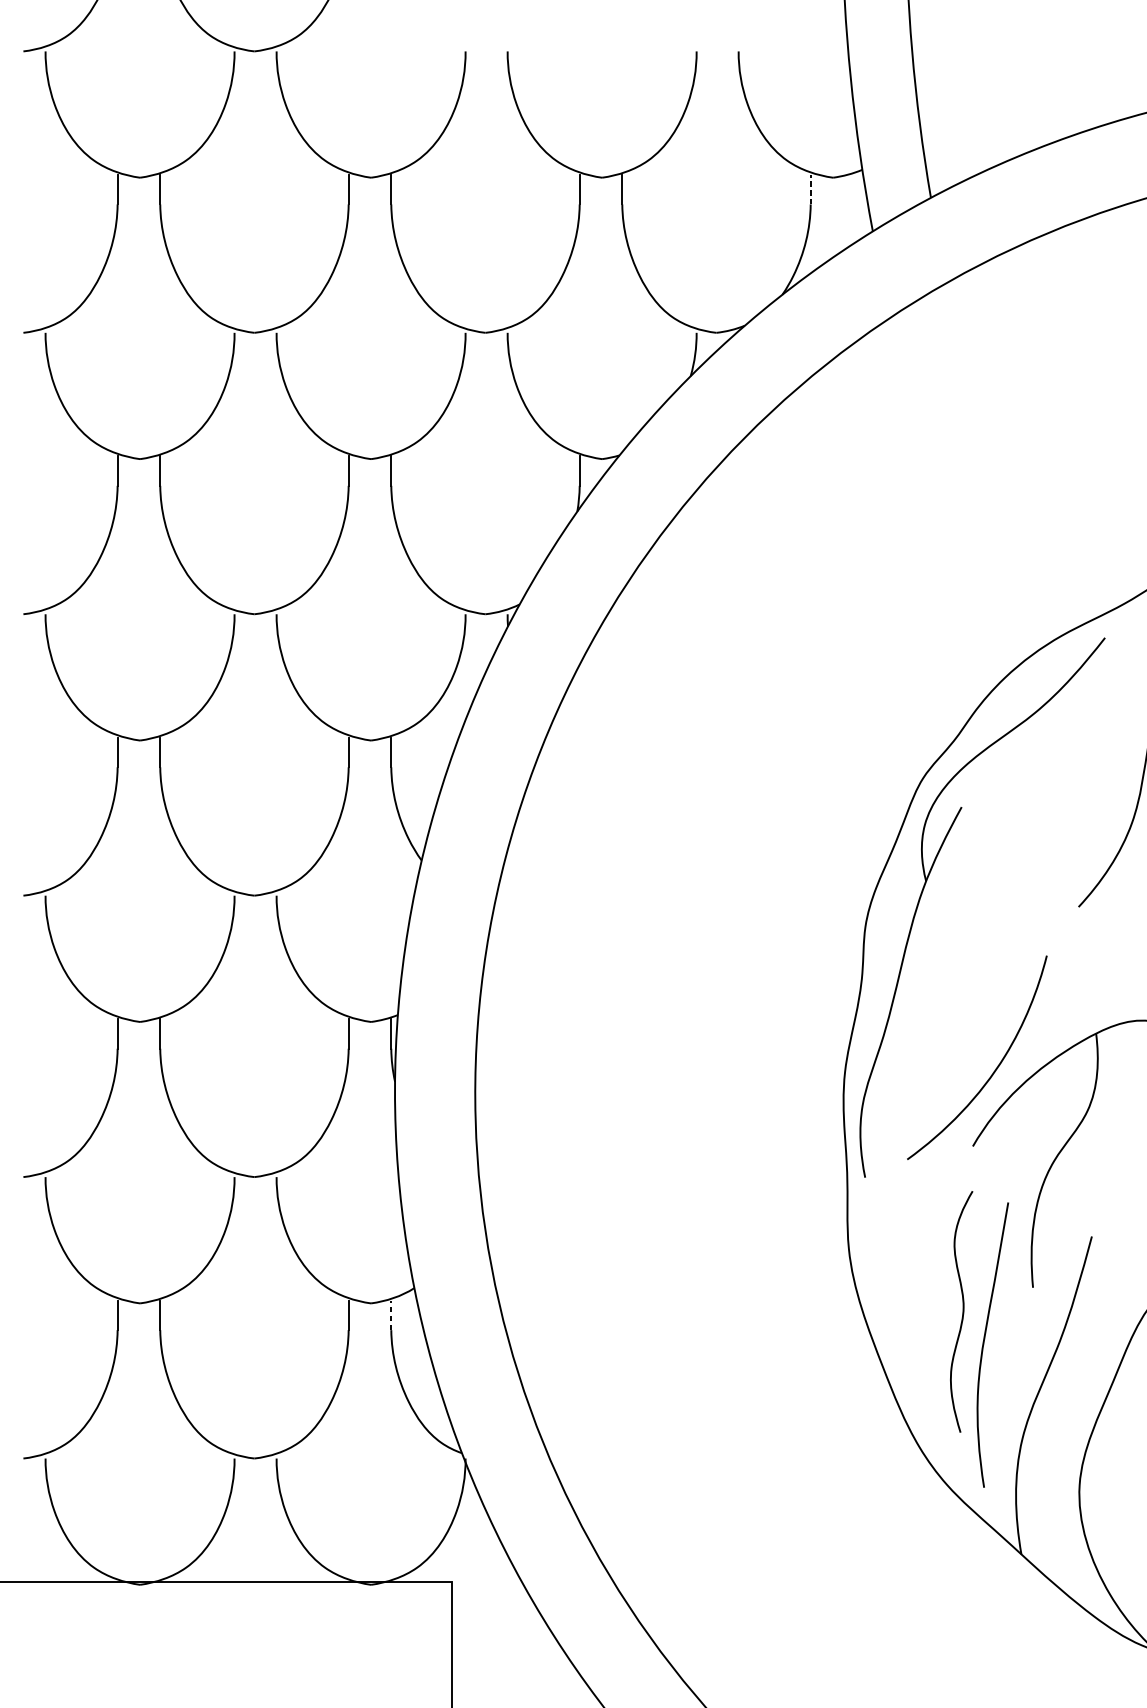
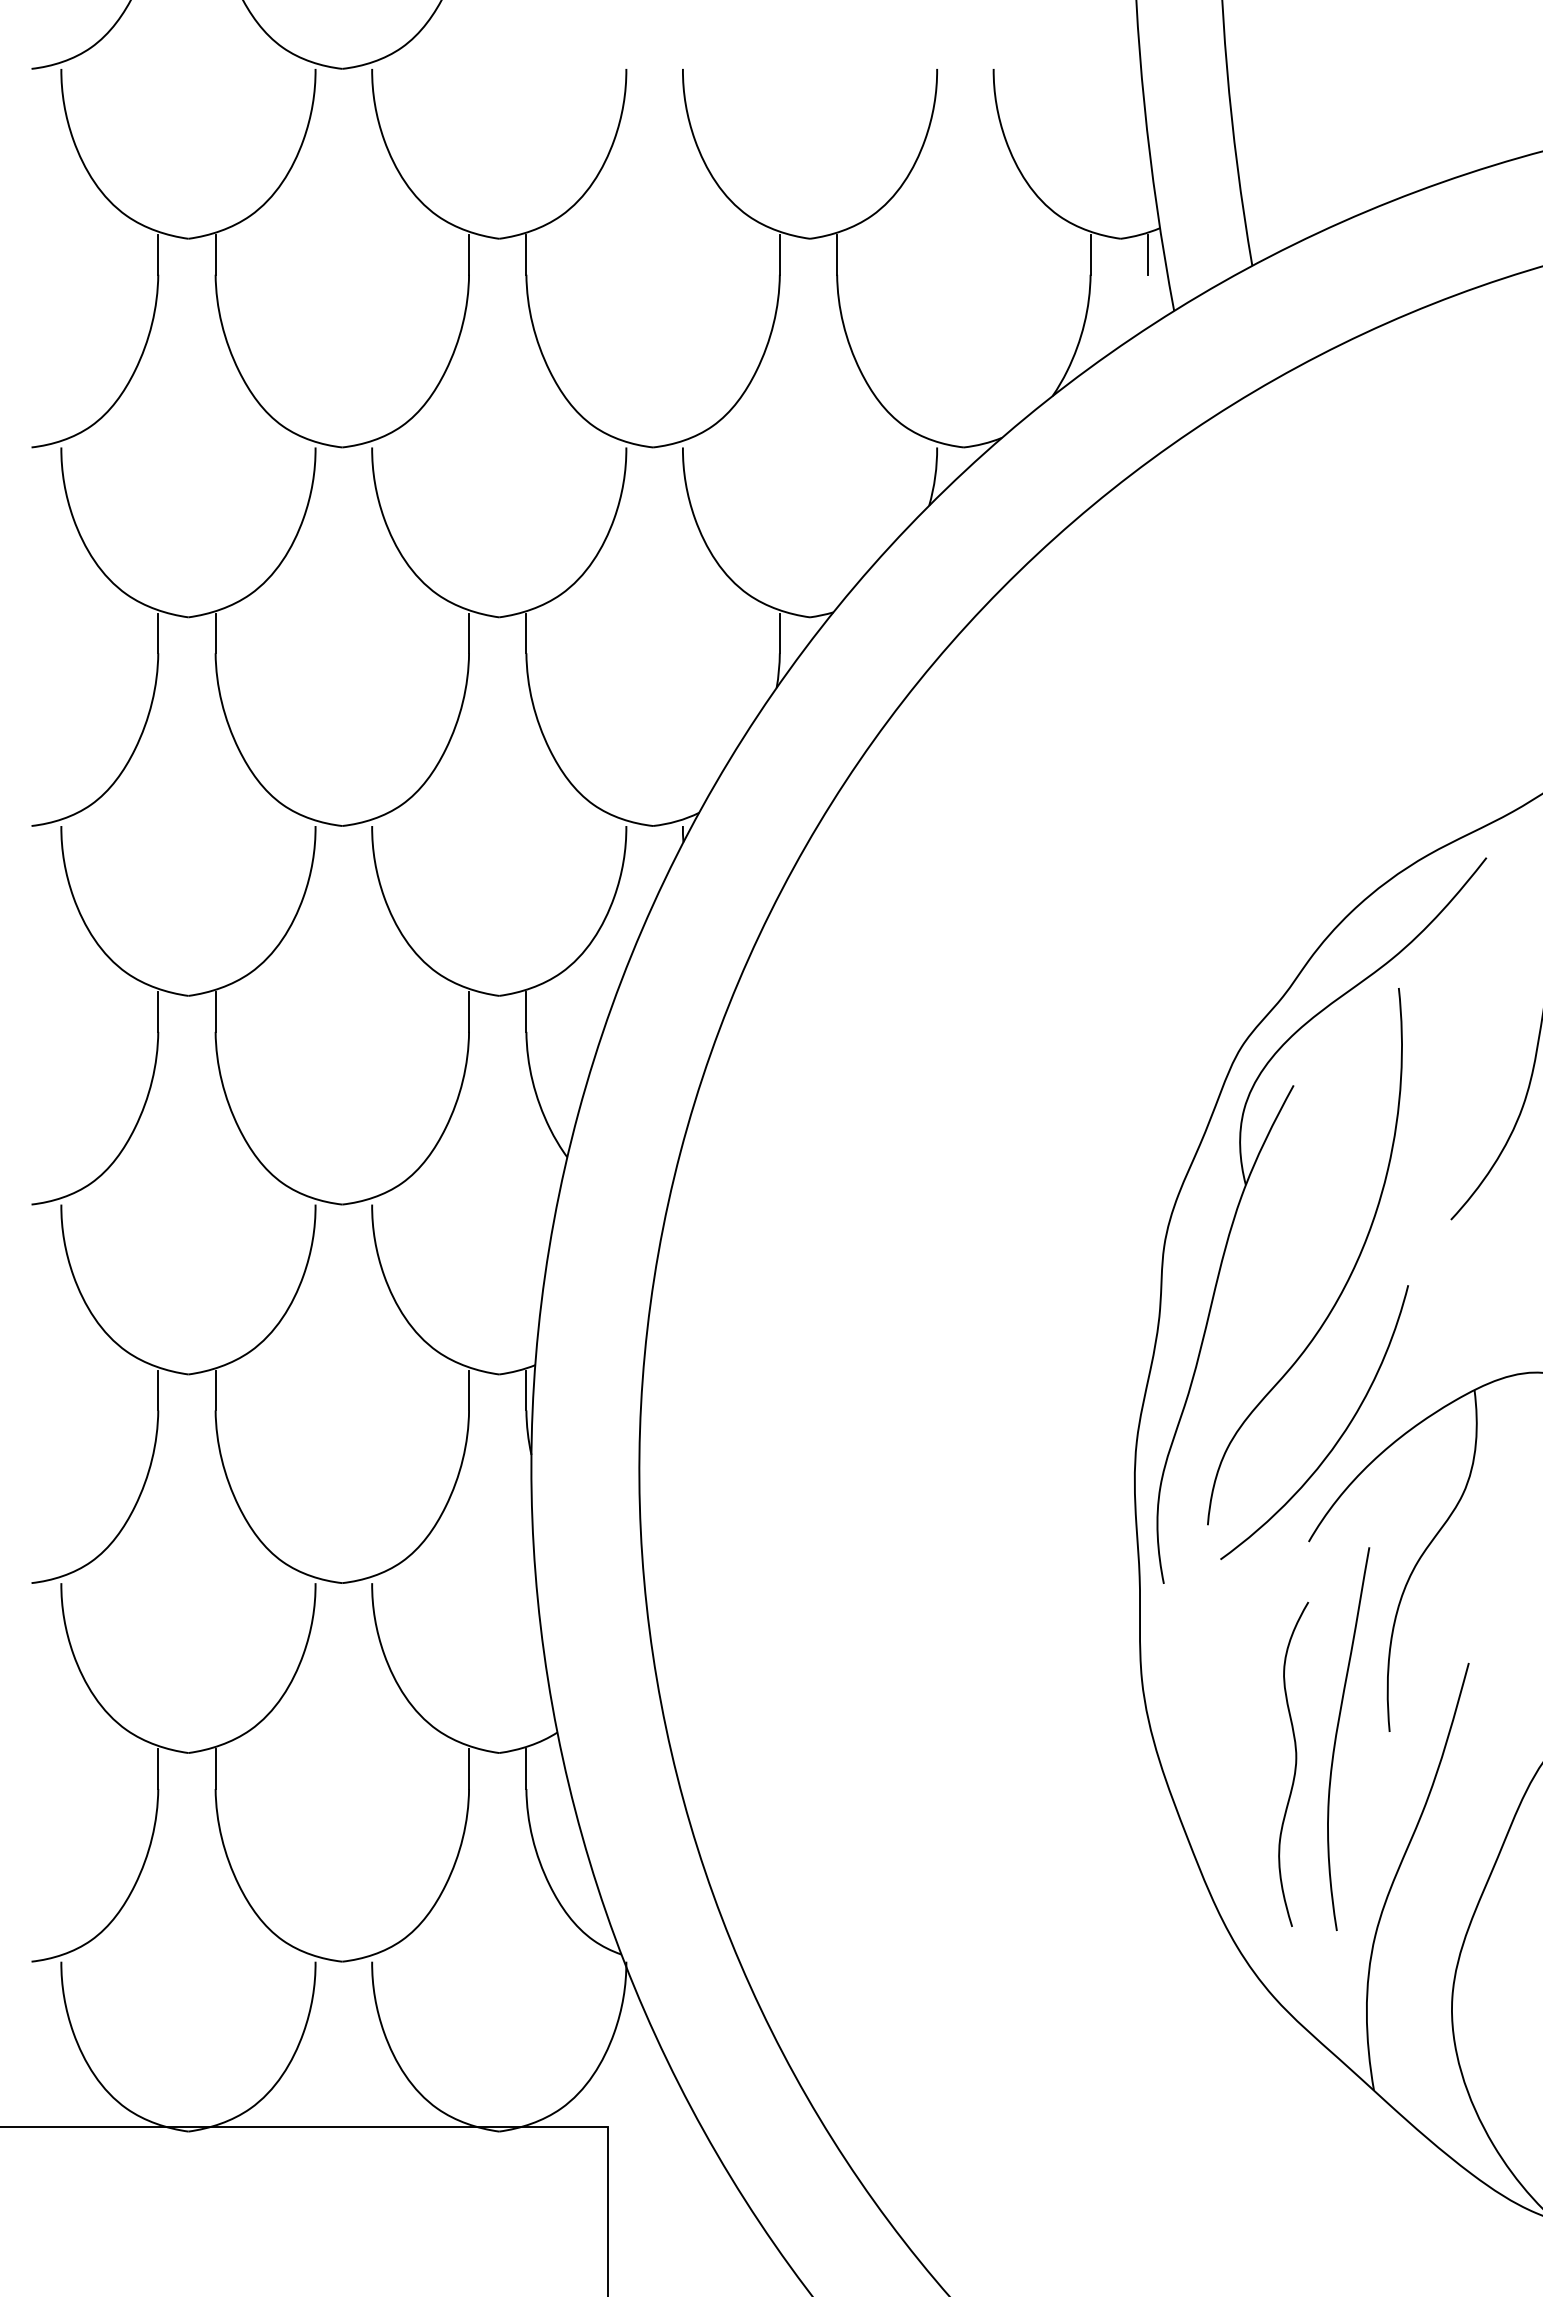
line: (810, 189) -> (1090, 254), dashed -> solid
line: (853, 189) -> (1147, 254), added
curve: (1002, 949) -> (1348, 1277), added
line: (391, 1315) -> (526, 1769), dashed -> solid
curve: (984, 1341) -> (1337, 1734), moved

